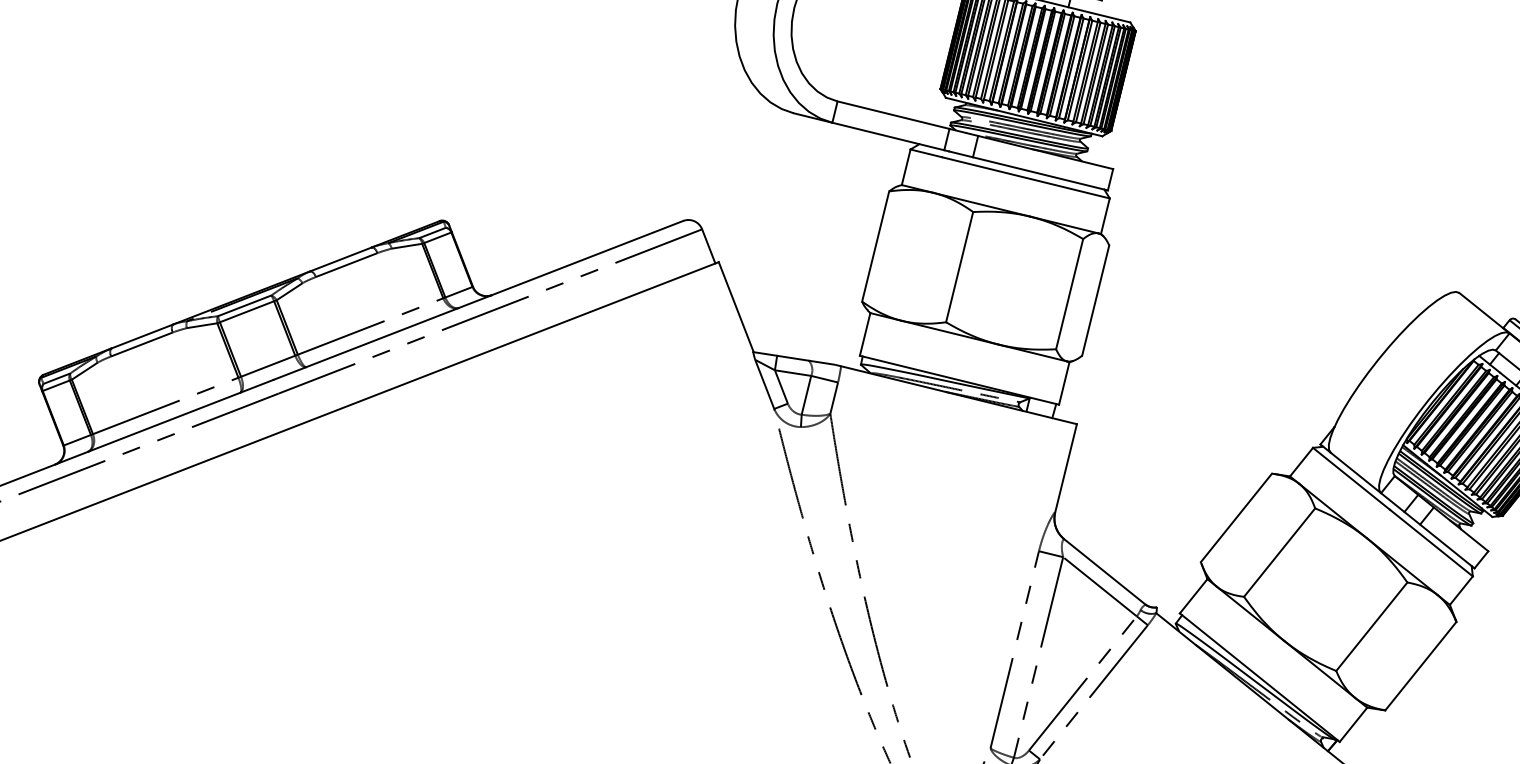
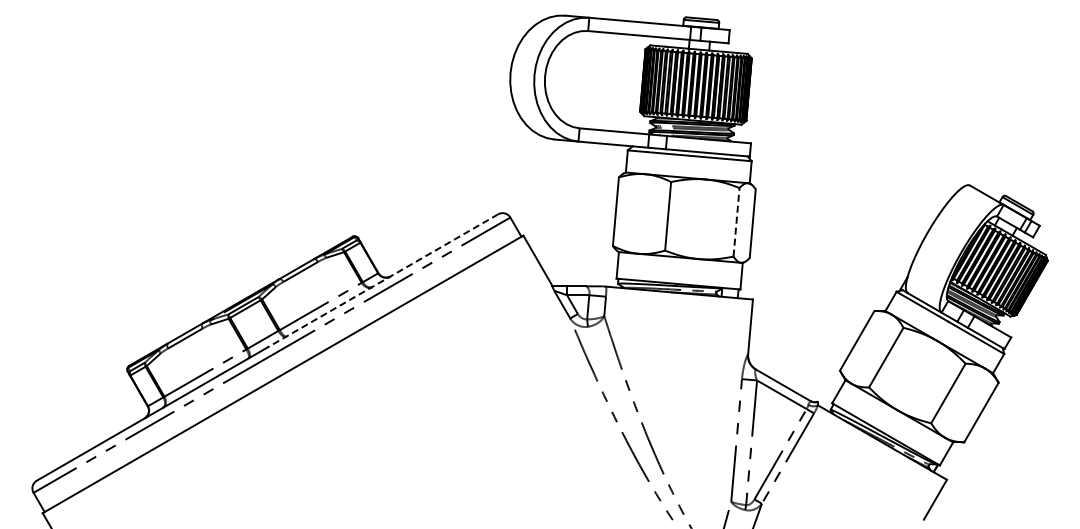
line: (1069, 292) -> (736, 221), solid -> dashed
line: (477, 301) -> (382, 281), solid -> dashed

